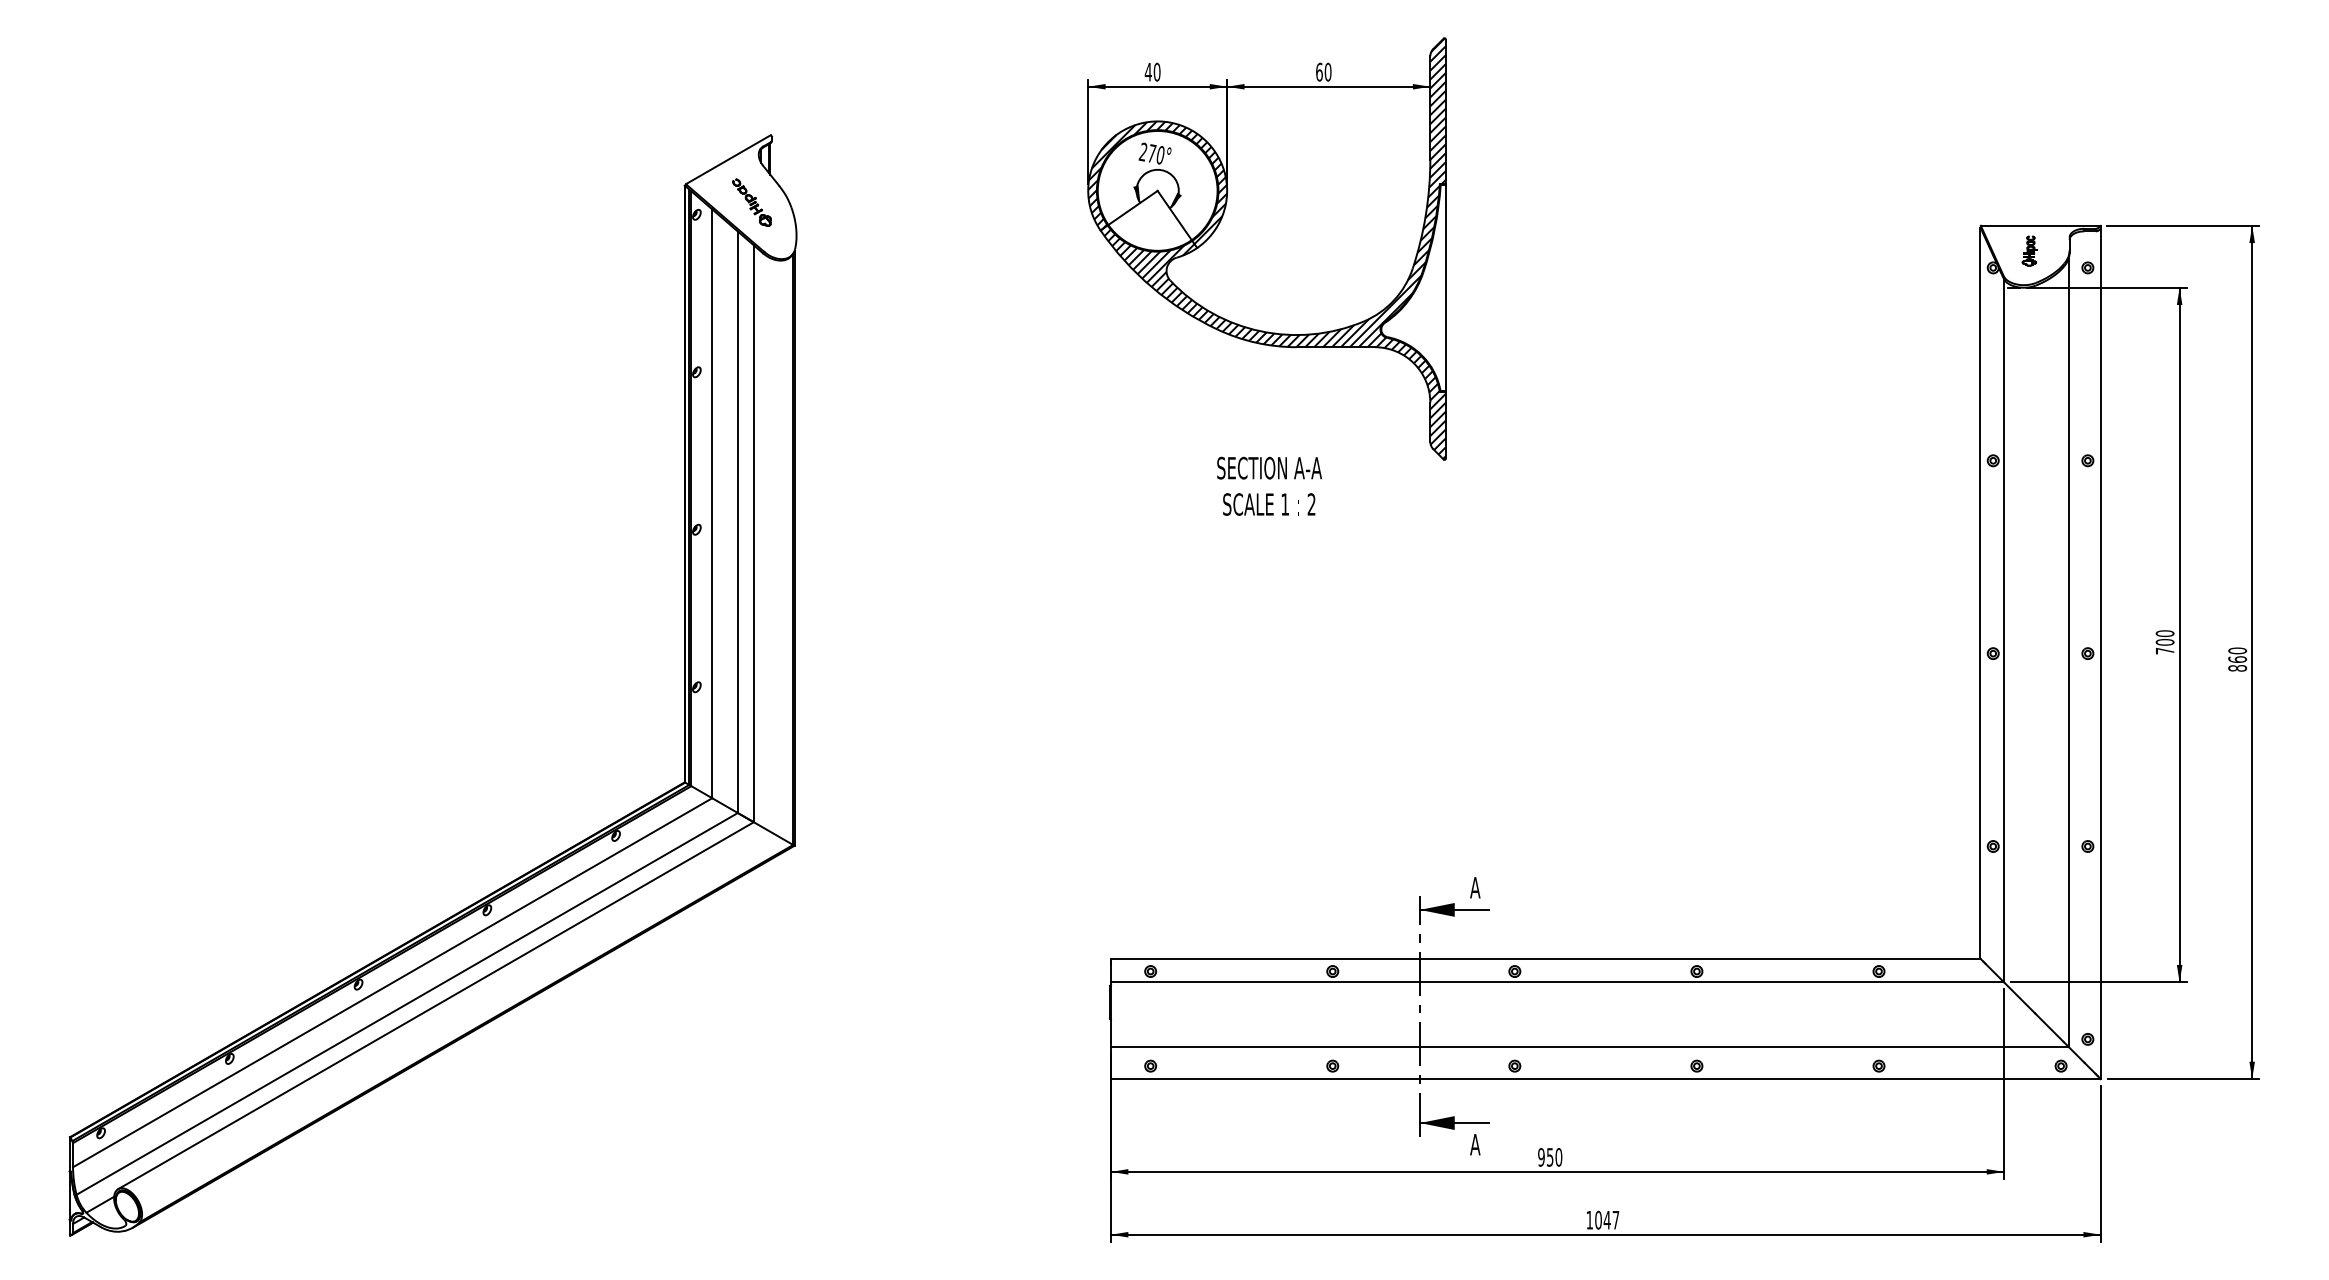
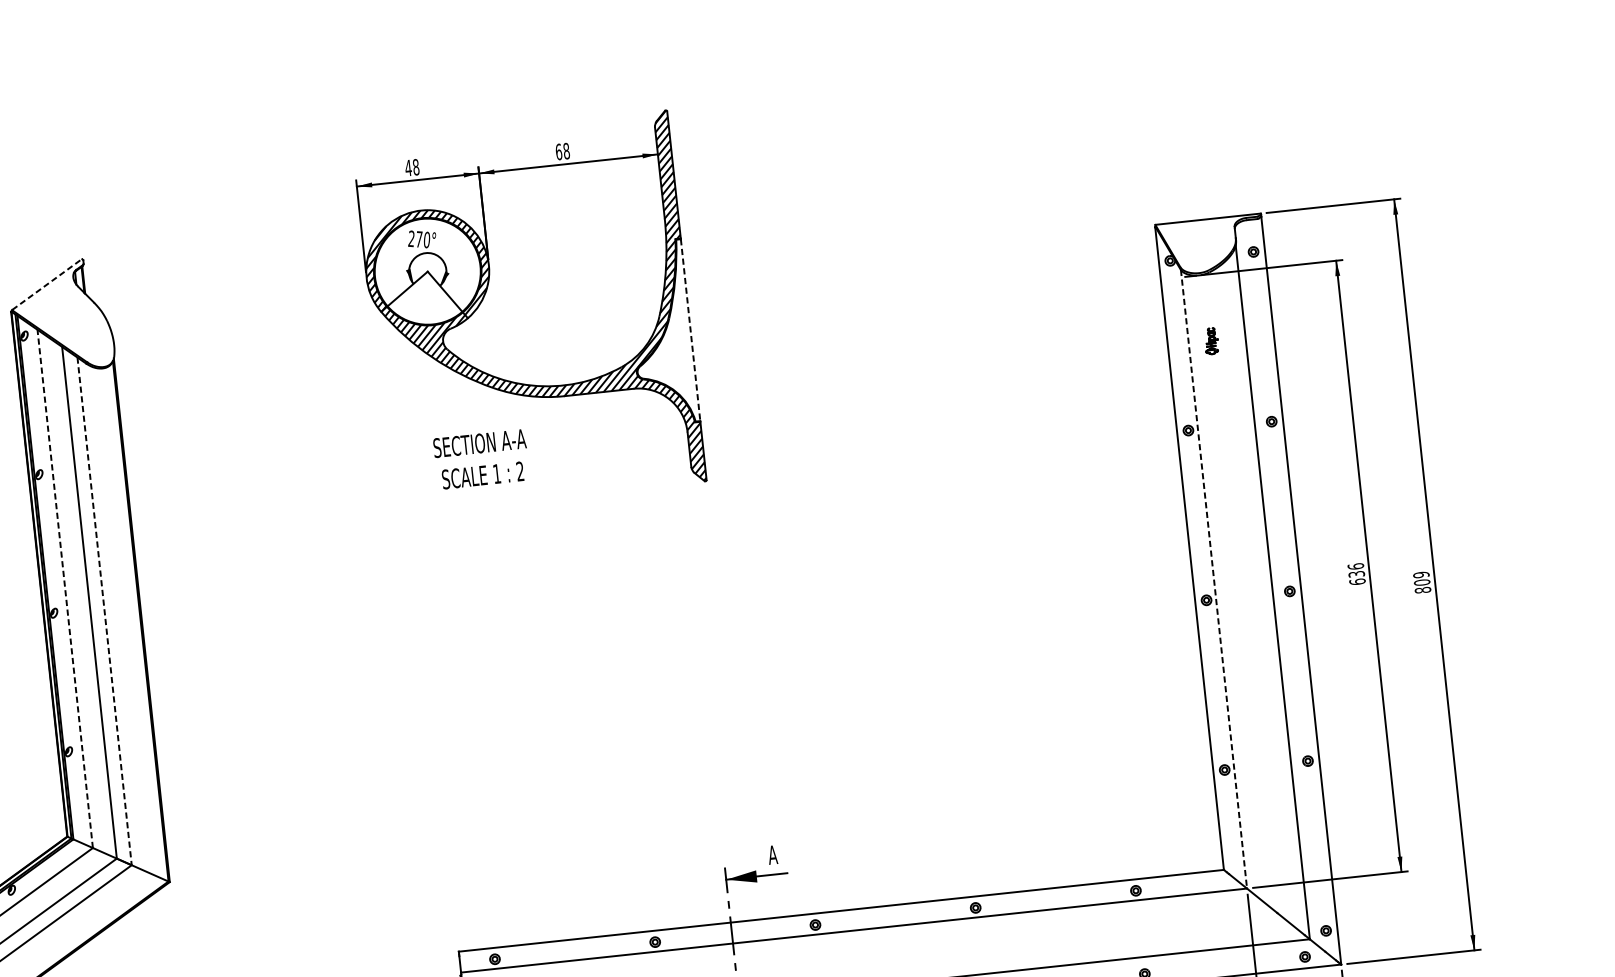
text: (1156, 72) -> (415, 167), 40 -> 48
text: (1327, 72) -> (566, 151), 60 -> 68
line: (728, 159) -> (47, 284), solid -> dashed
part: (751, 202) -> (71, 320), removed
part: (2029, 250) -> (1211, 340), moved
line: (1445, 288) -> (690, 330), solid -> dashed
text: (1269, 485) -> (481, 458), moved
line: (712, 503) -> (65, 588), solid -> dashed
line: (753, 534) -> (104, 612), solid -> dashed
line: (2004, 630) -> (1214, 578), solid -> dashed
text: (2164, 642) -> (1356, 574), 700 -> 636
text: (2237, 654) -> (1421, 578), 860 -> 809

